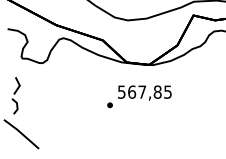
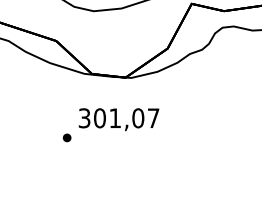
text: (144, 91) -> (118, 117), 567,85 -> 301,07

